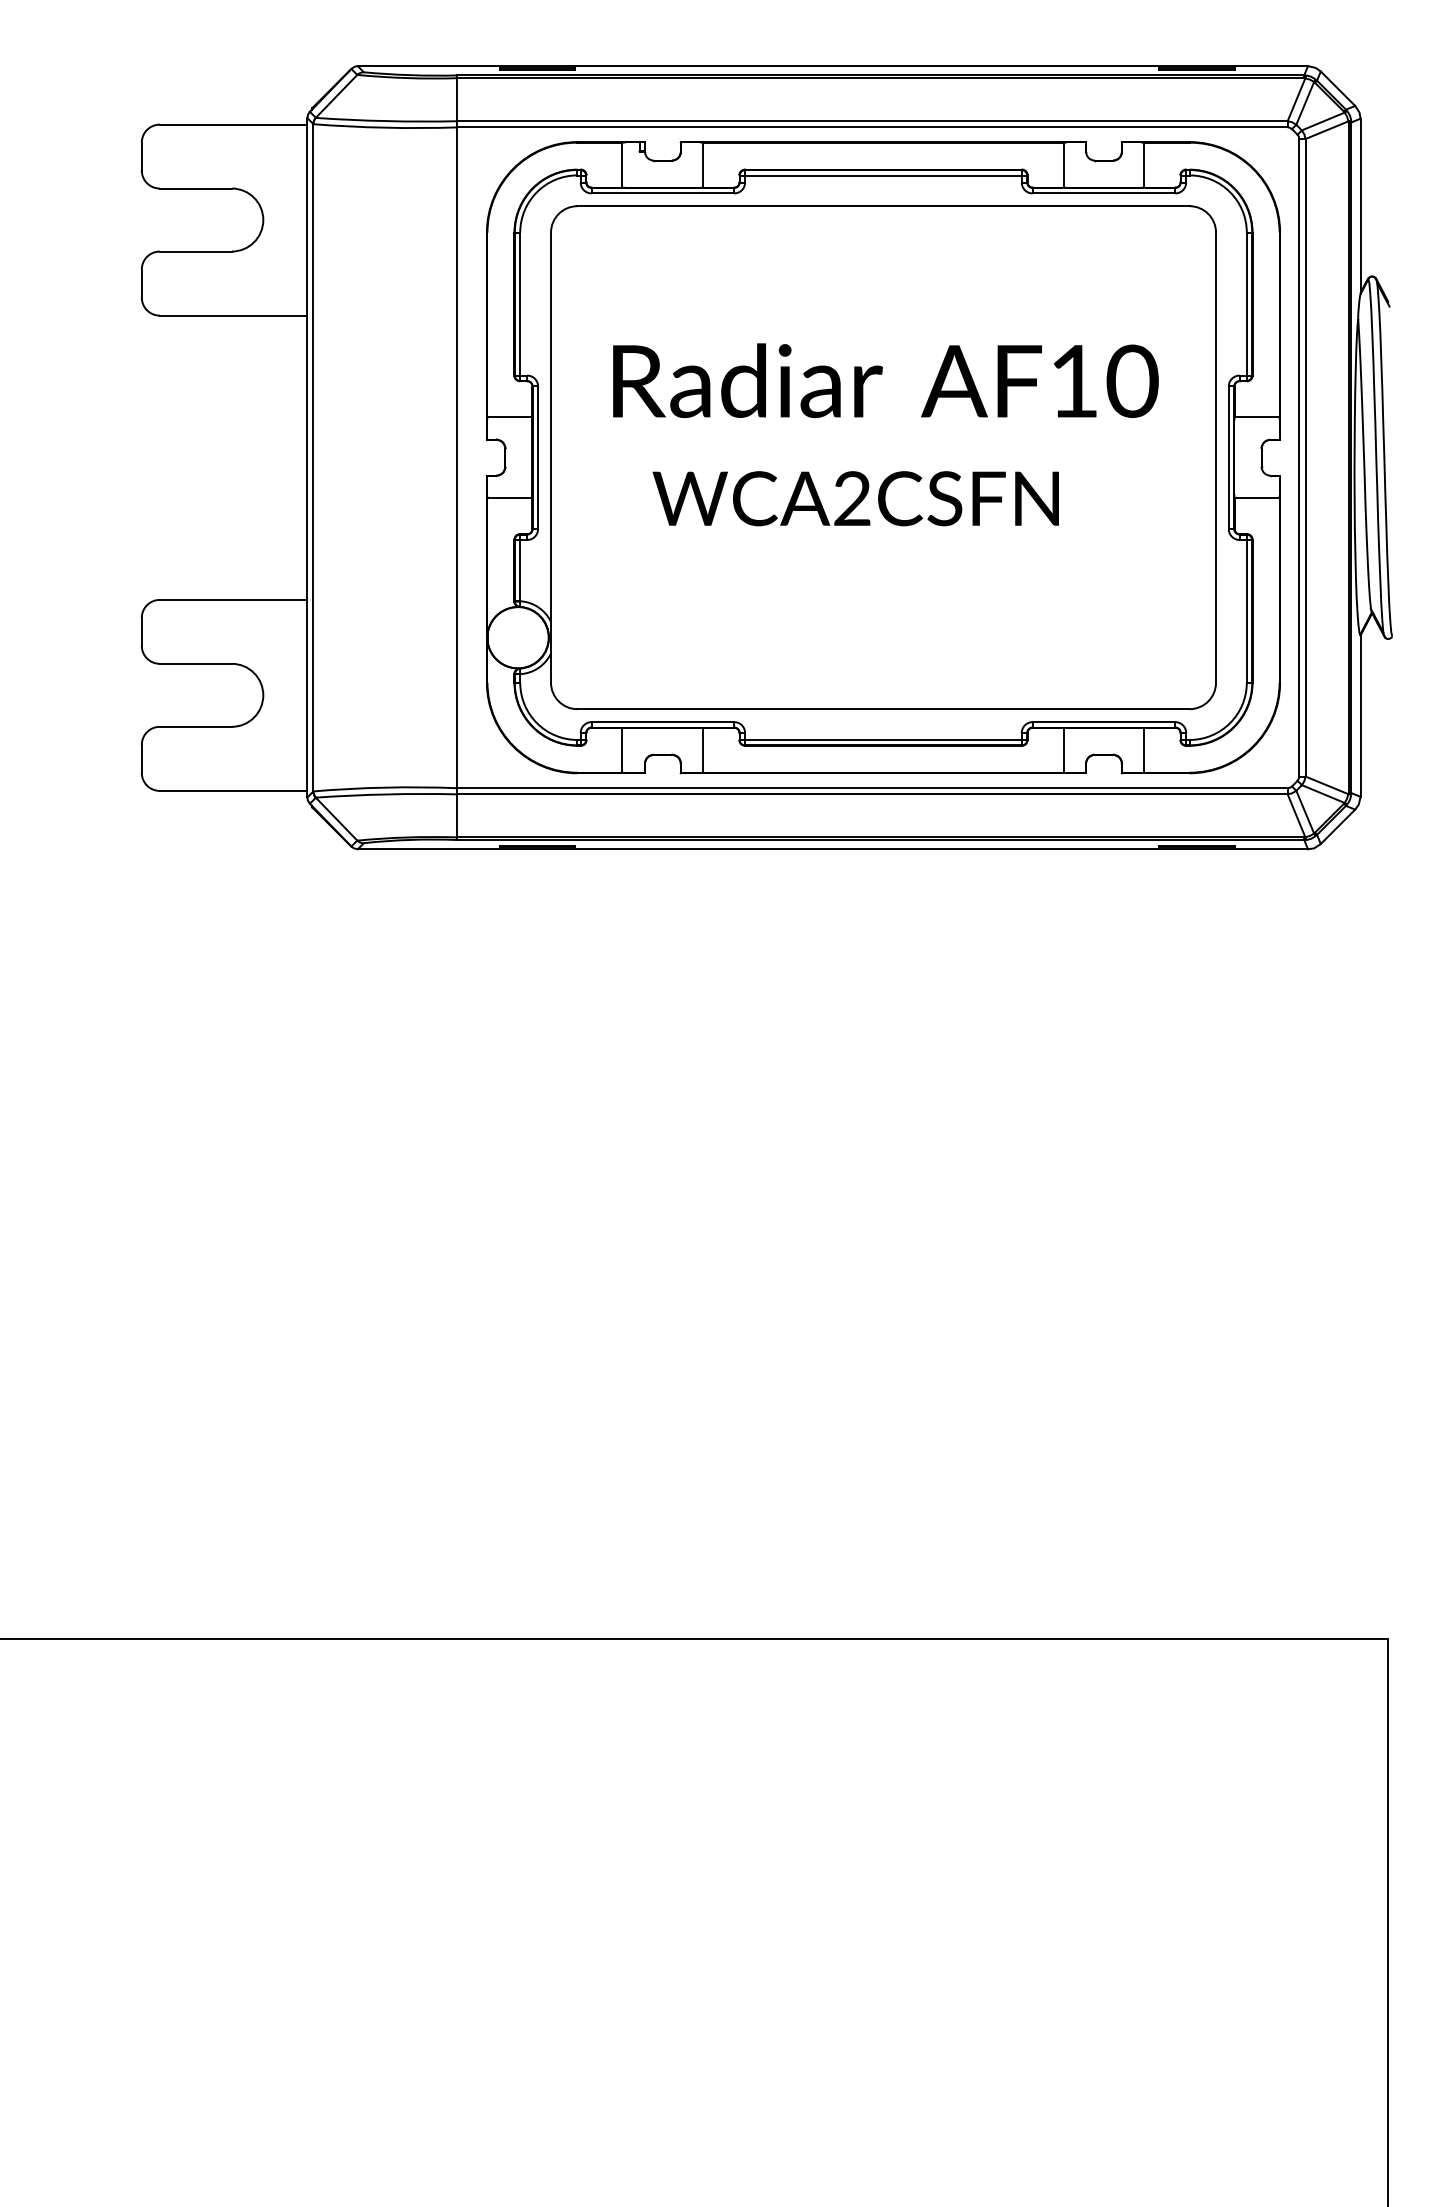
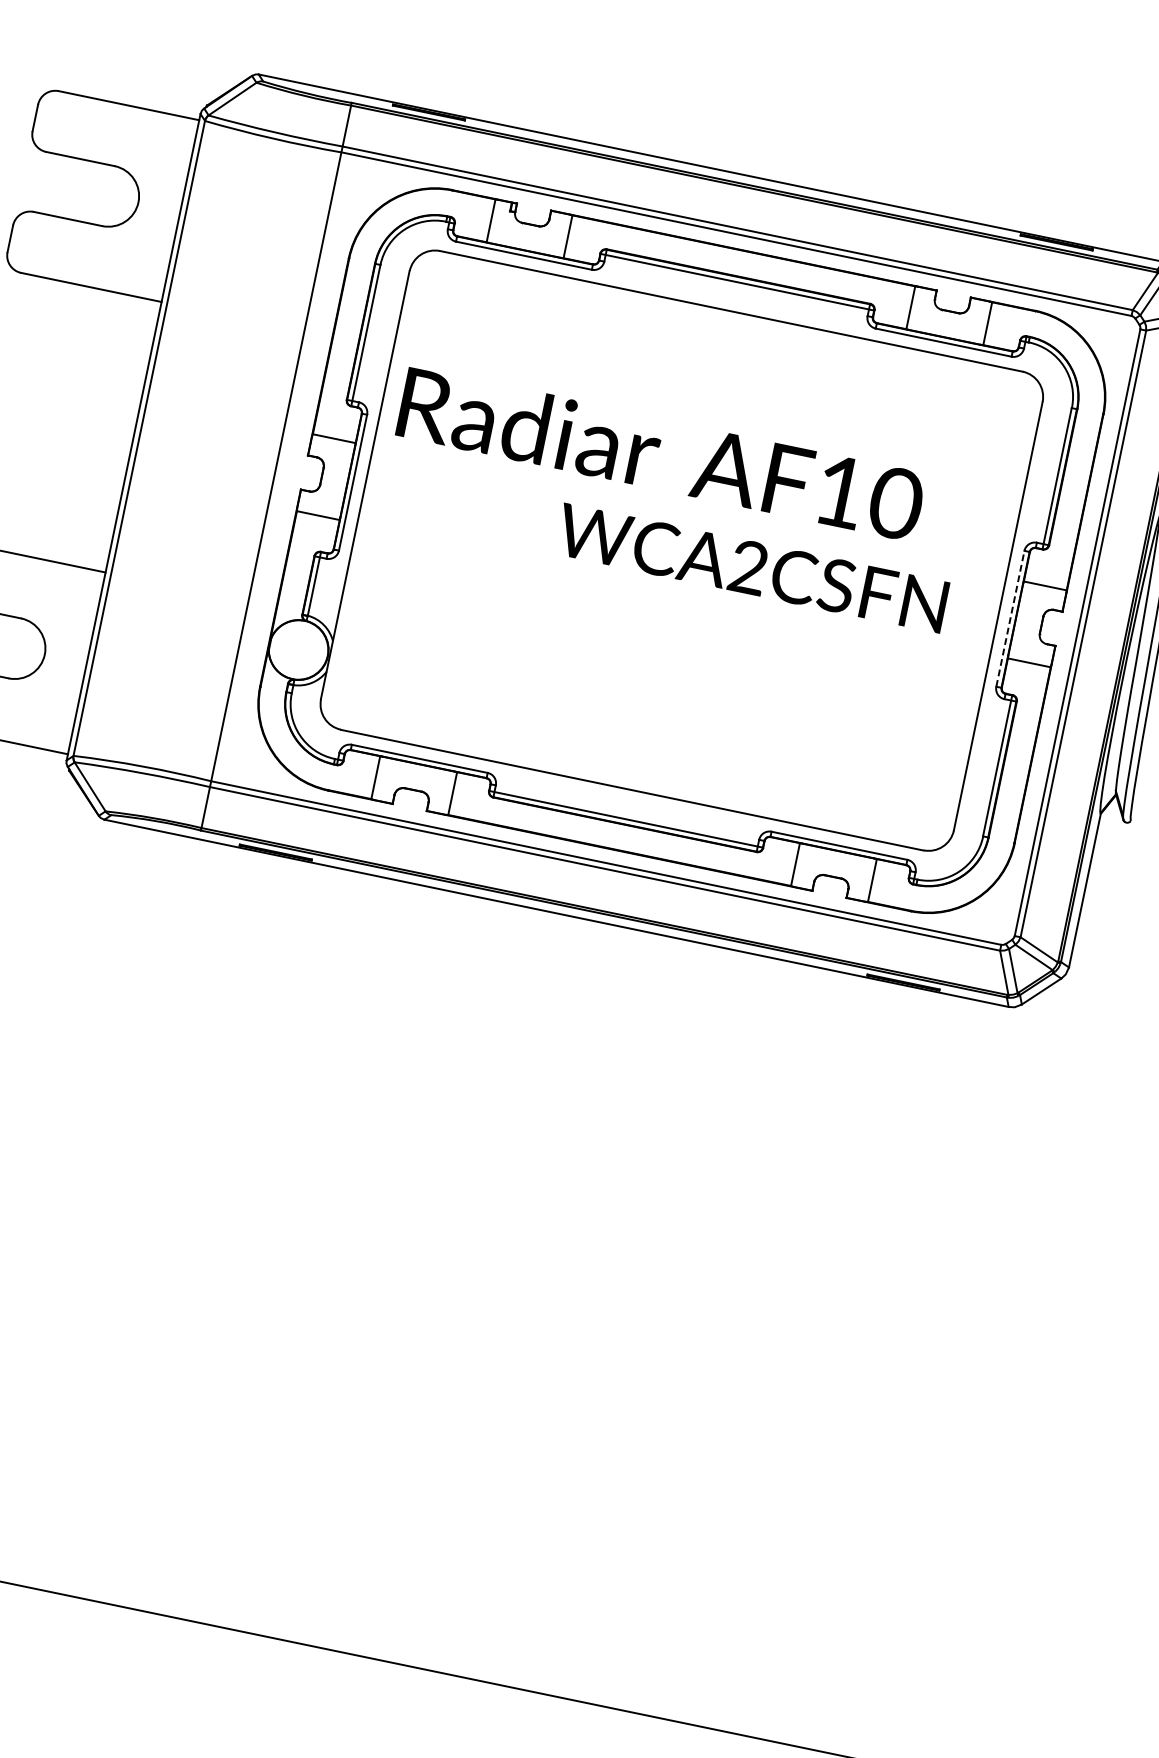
text: (885, 380) -> (661, 453), moved
line: (1228, 457) -> (1010, 618), solid -> dashed
text: (855, 498) -> (751, 567), moved

